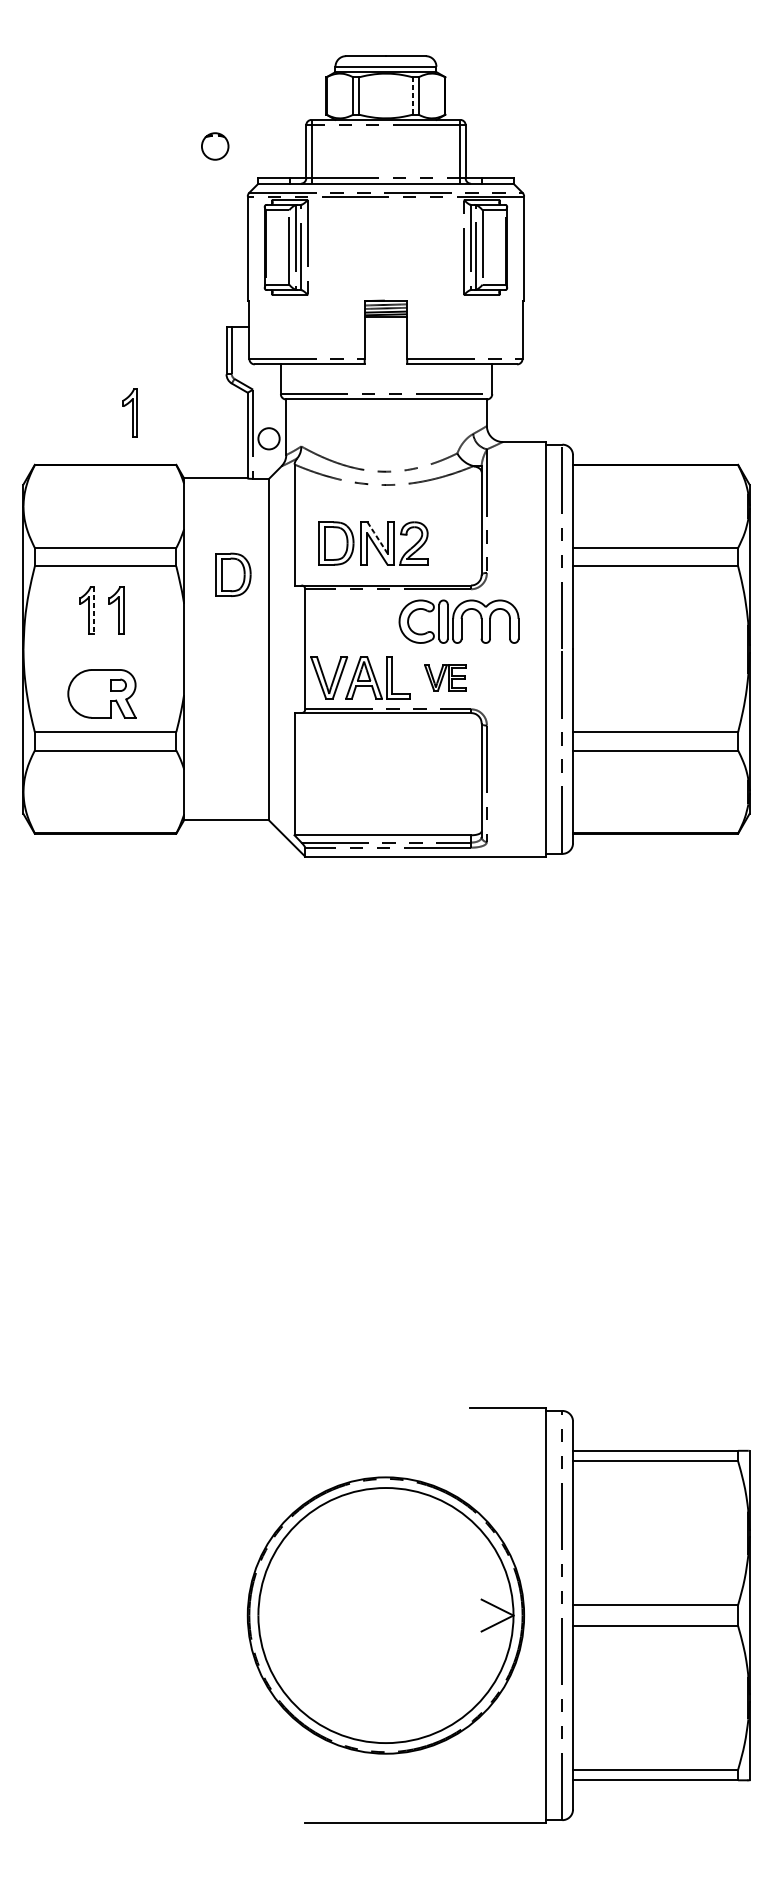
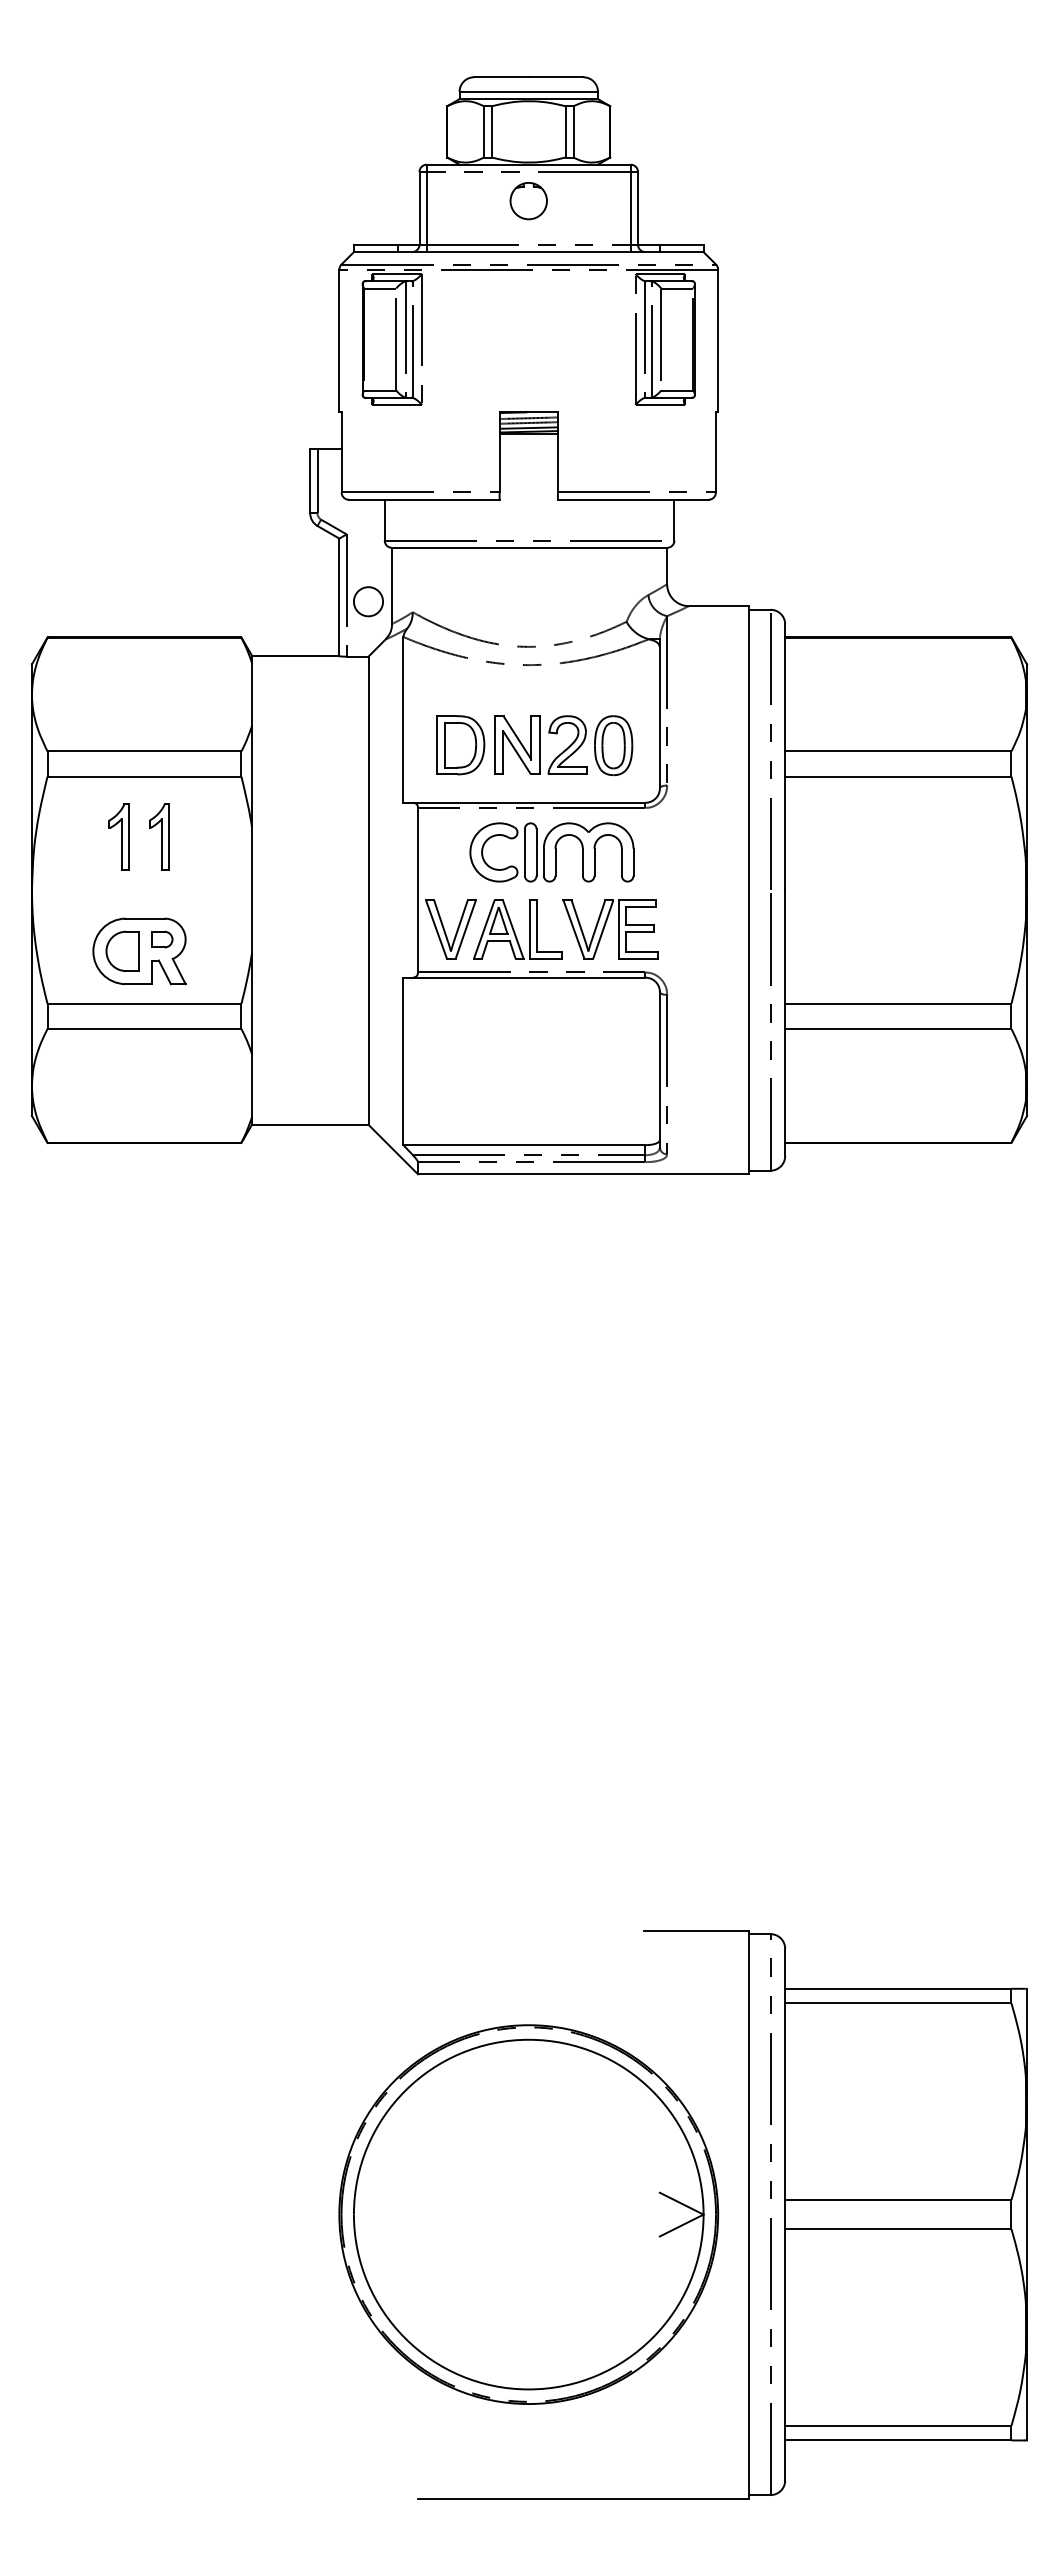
line: (412, 95) -> (565, 131), dashed -> solid
part: (215, 146) -> (528, 201), moved
part: (130, 412) -> (178, 565), removed
line: (377, 538) -> (517, 738), dashed -> solid
part: (447, 543) -> (613, 745), added
part: (233, 575) -> (319, 788), removed
line: (93, 610) -> (128, 836), dashed -> solid
part: (458, 621) -> (551, 852), moved
part: (445, 677) -> (610, 929), size x1.67
part: (89, 693) -> (122, 950), added

